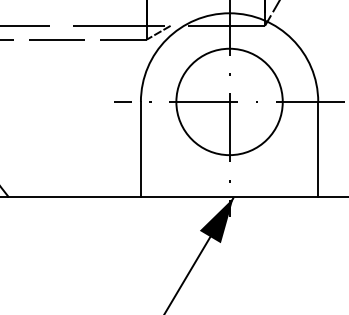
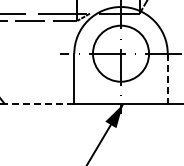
line: (317, 148) -> (167, 78), solid -> dashed
line: (74, 196) -> (39, 103), solid -> dashed

